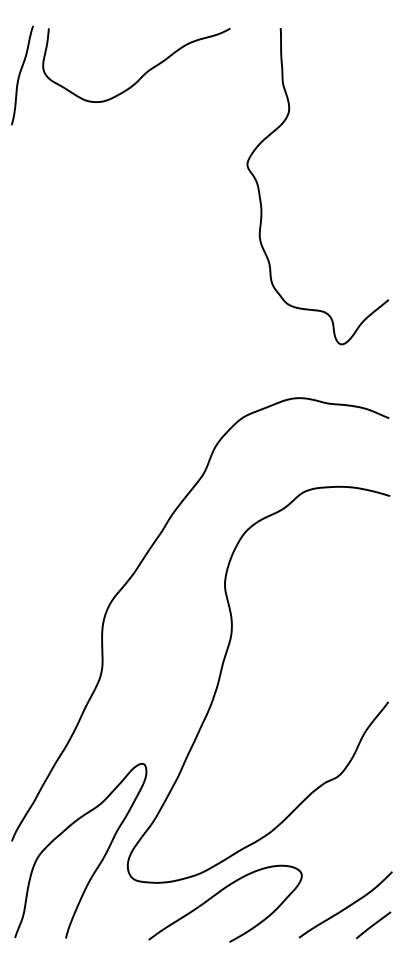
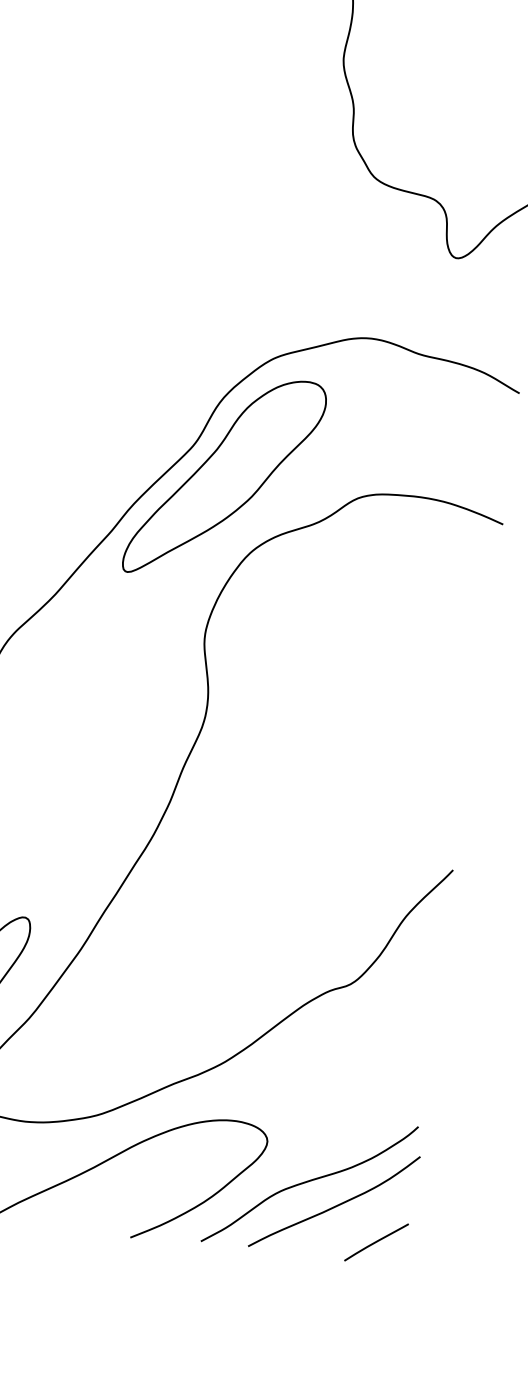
part: (223, 490) -> (224, 476), added
curve: (329, 895) -> (309, 1182), added

